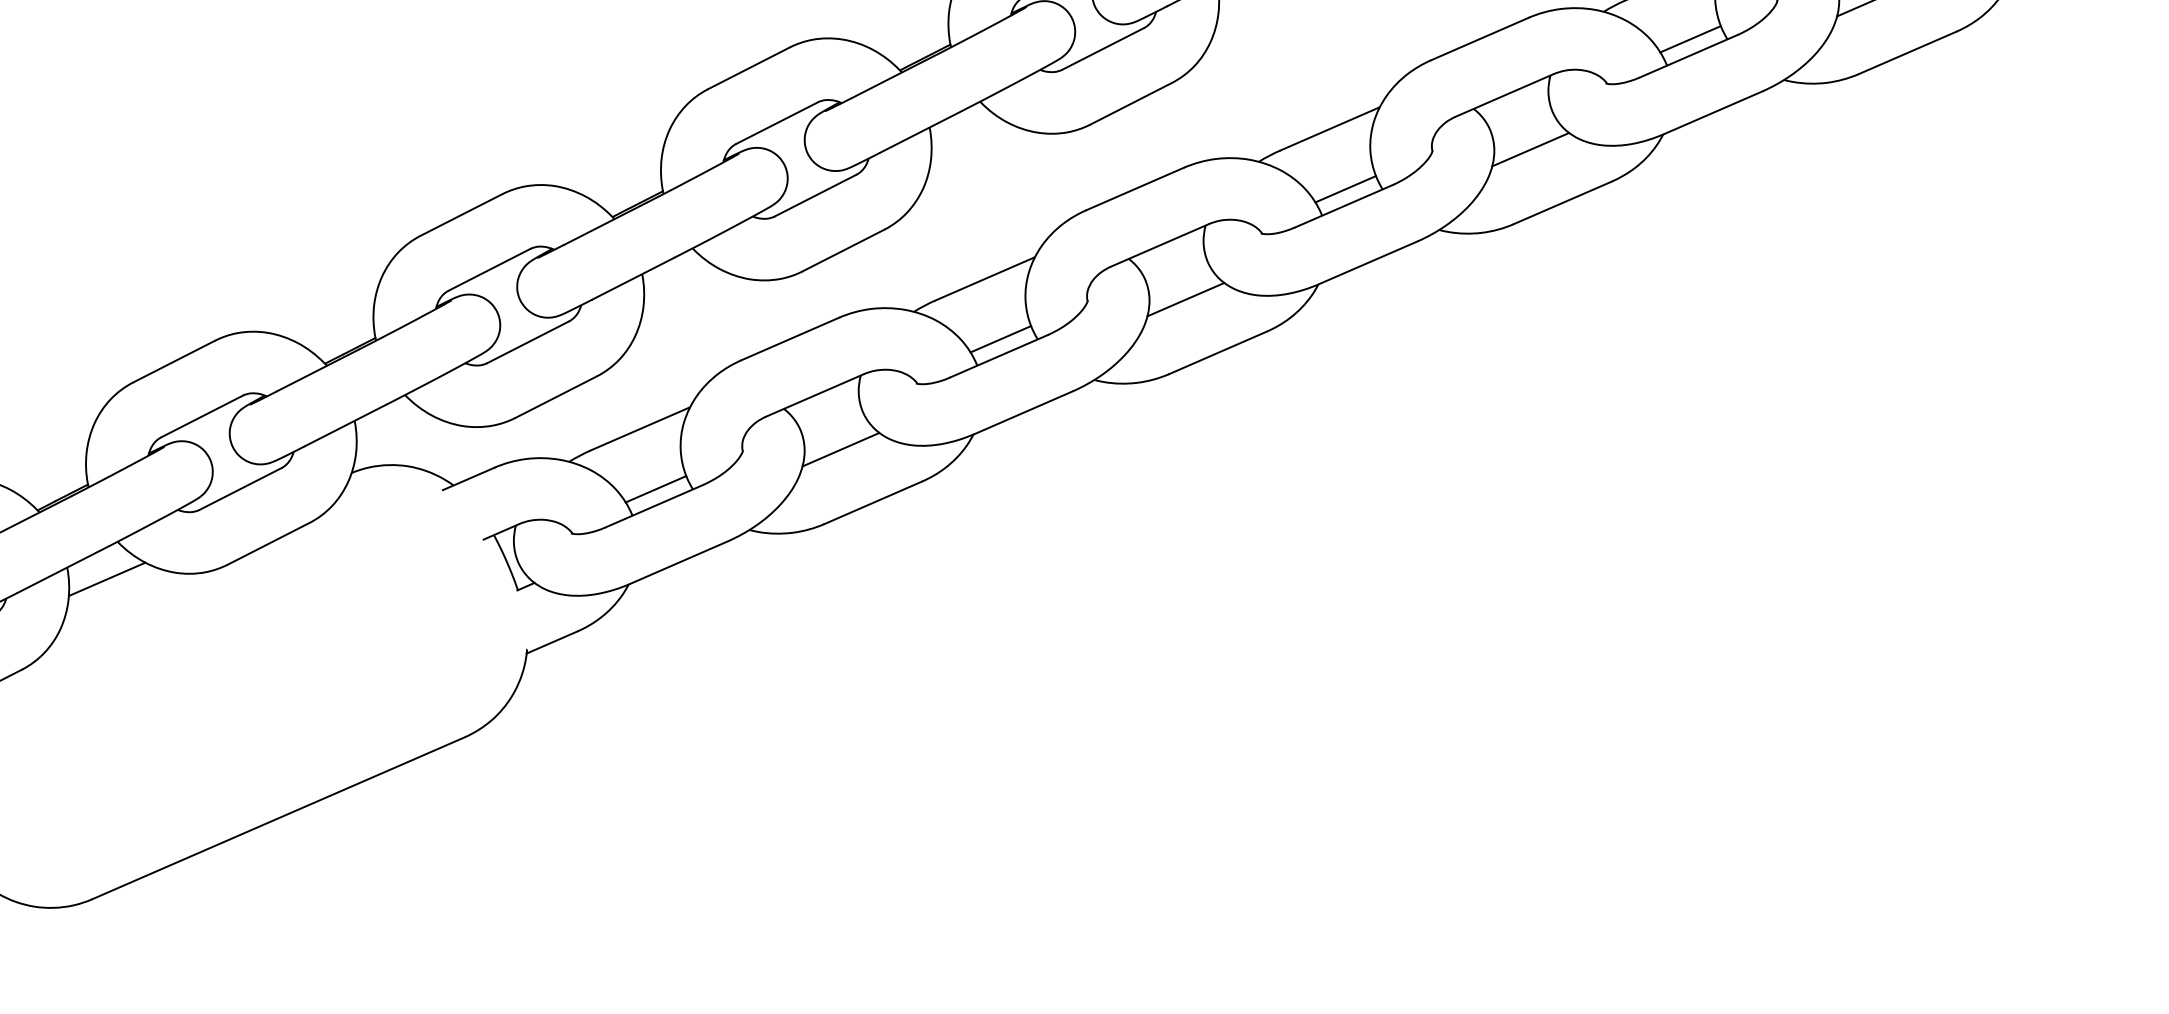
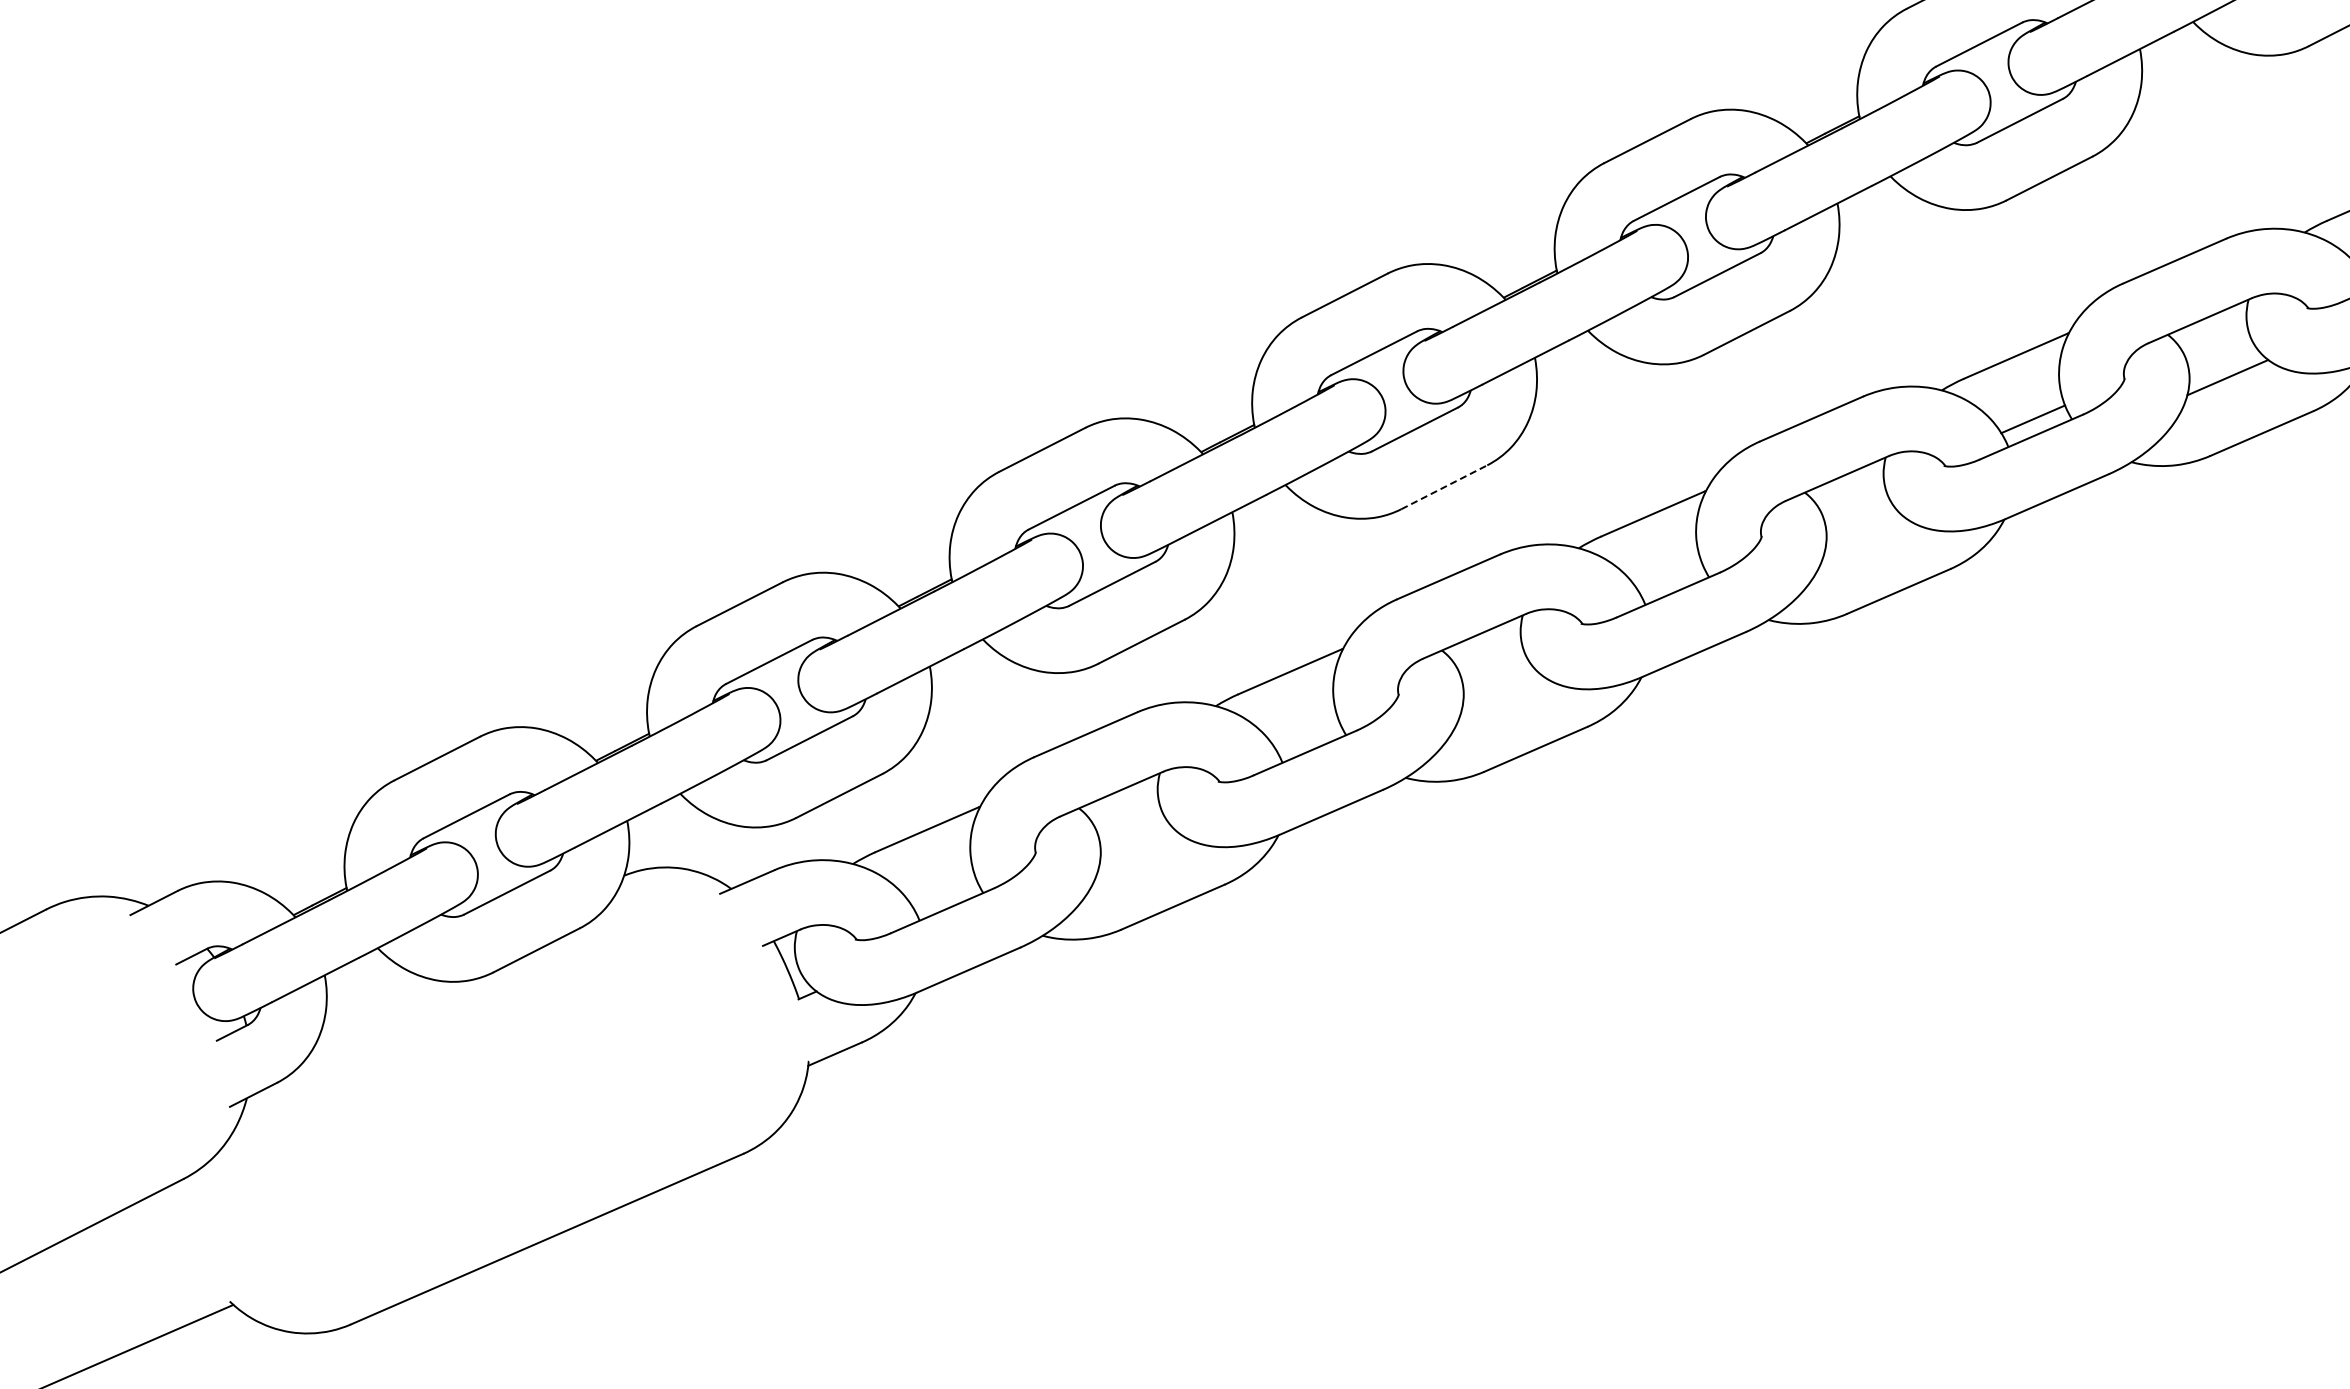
line: (1131, 104) -> (1444, 487), solid -> dashed
line: (1530, 149) -> (1864, 535), removed
line: (1345, 189) -> (1670, 577), removed
line: (1185, 298) -> (1501, 692), removed
line: (1001, 338) -> (1307, 734), removed
line: (840, 448) -> (1138, 850), removed
line: (656, 488) -> (944, 892), removed
line: (106, 579) -> (366, 987), removed

